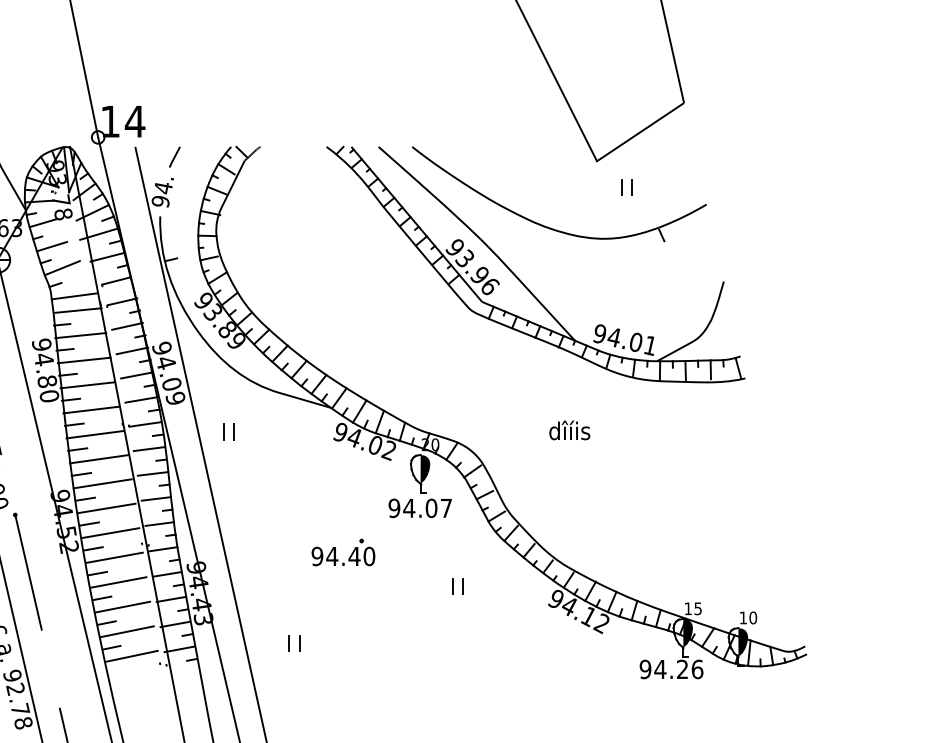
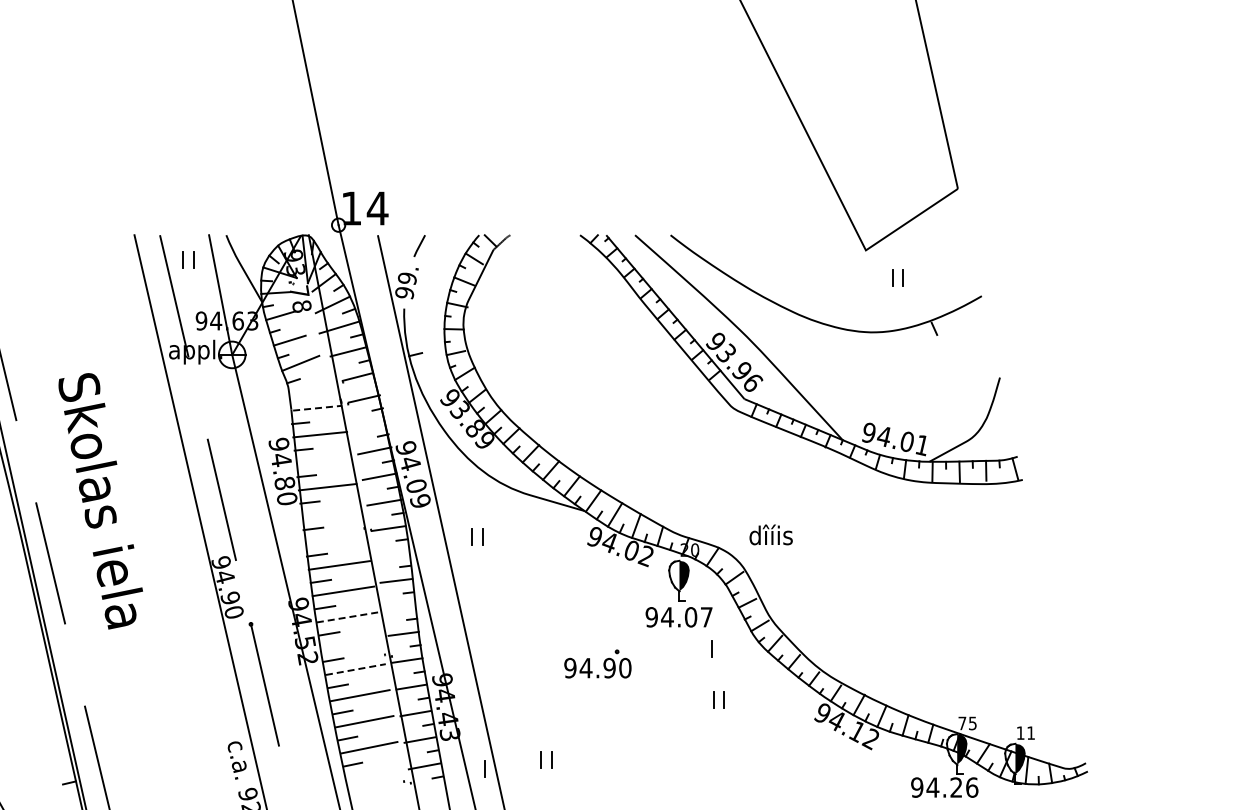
text: (163, 187) -> (407, 278), 94. -> 99.
line: (73, 296) -> (312, 393), removed
line: (78, 310) -> (317, 408), solid -> dashed
line: (127, 325) -> (369, 424), removed
line: (83, 360) -> (323, 460), removed
line: (91, 409) -> (331, 512), removed
text: (569, 430) -> (770, 534), moved
line: (95, 434) -> (335, 539), removed
line: (149, 448) -> (392, 554), removed
line: (155, 499) -> (399, 607), removed
line: (106, 508) -> (347, 617), solid -> dashed
line: (110, 533) -> (351, 643), removed
line: (450, 537) -> (711, 648), added
text: (354, 555) -> (609, 667), 94.40 -> 94.90
line: (115, 557) -> (356, 669), solid -> dashed
text: (688, 608) -> (962, 723), 15 -> 75
text: (753, 617) -> (1031, 732), 10 -> 11
line: (236, 651) -> (484, 768), added
line: (131, 656) -> (373, 773), removed

